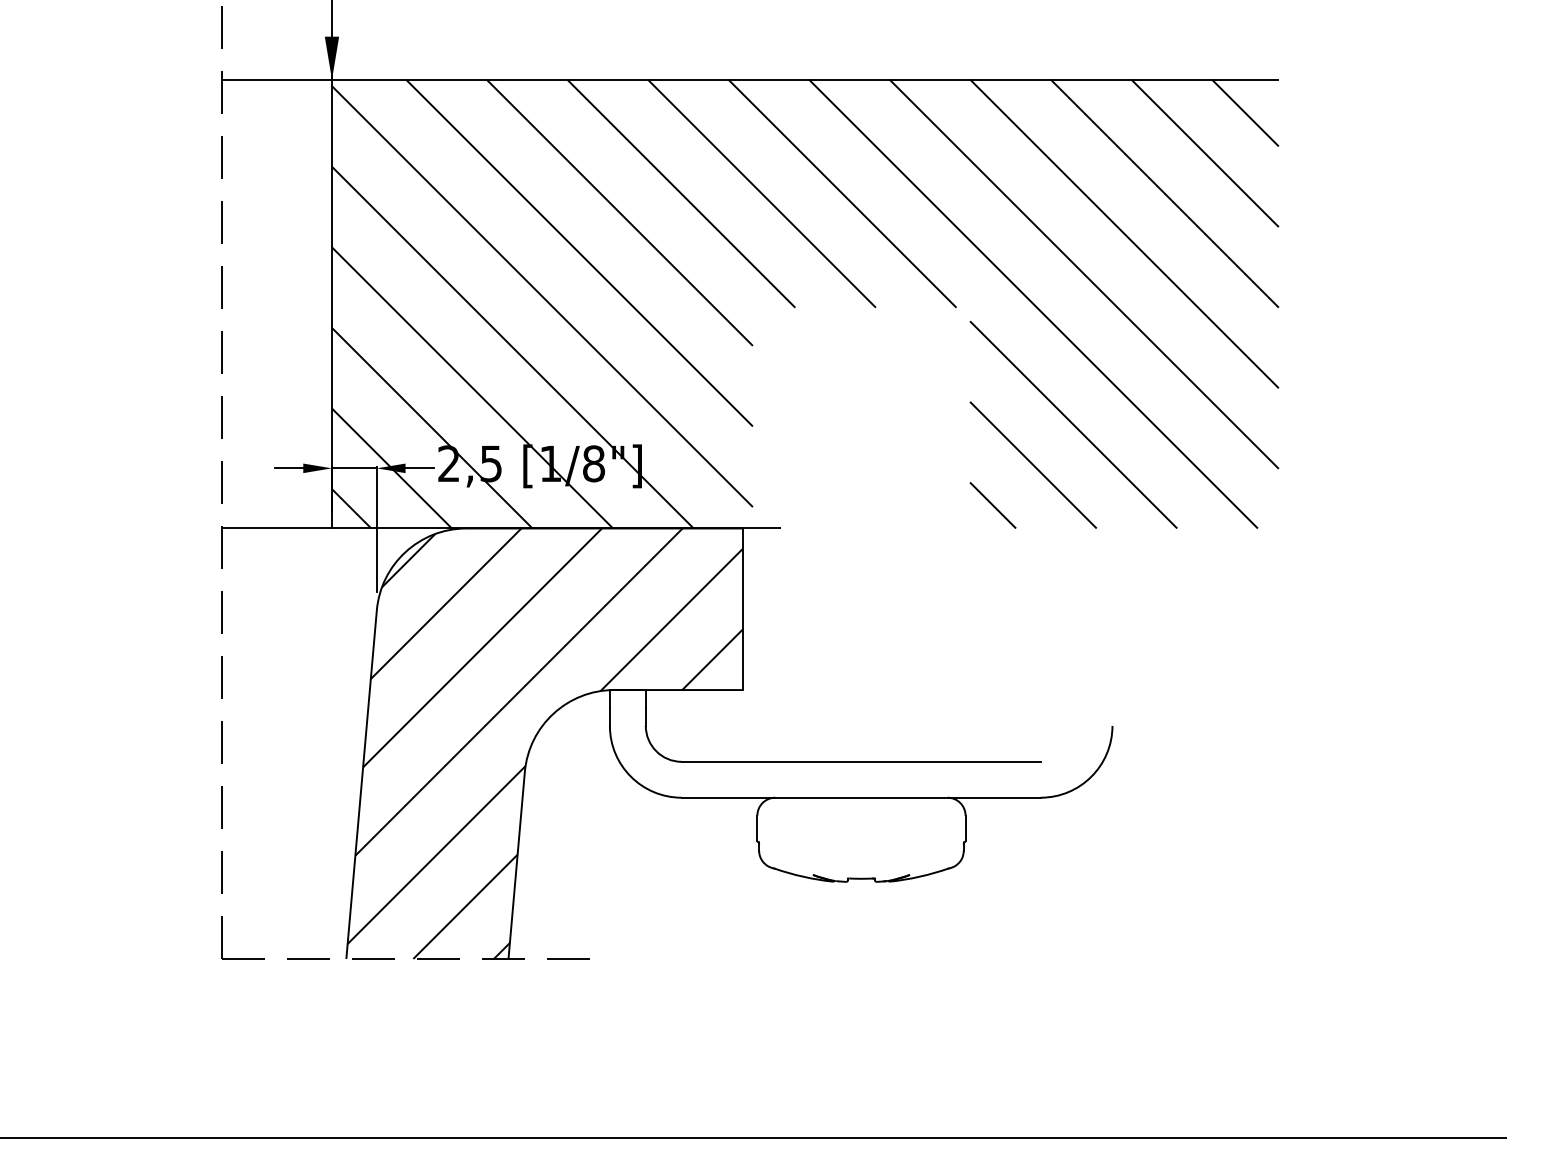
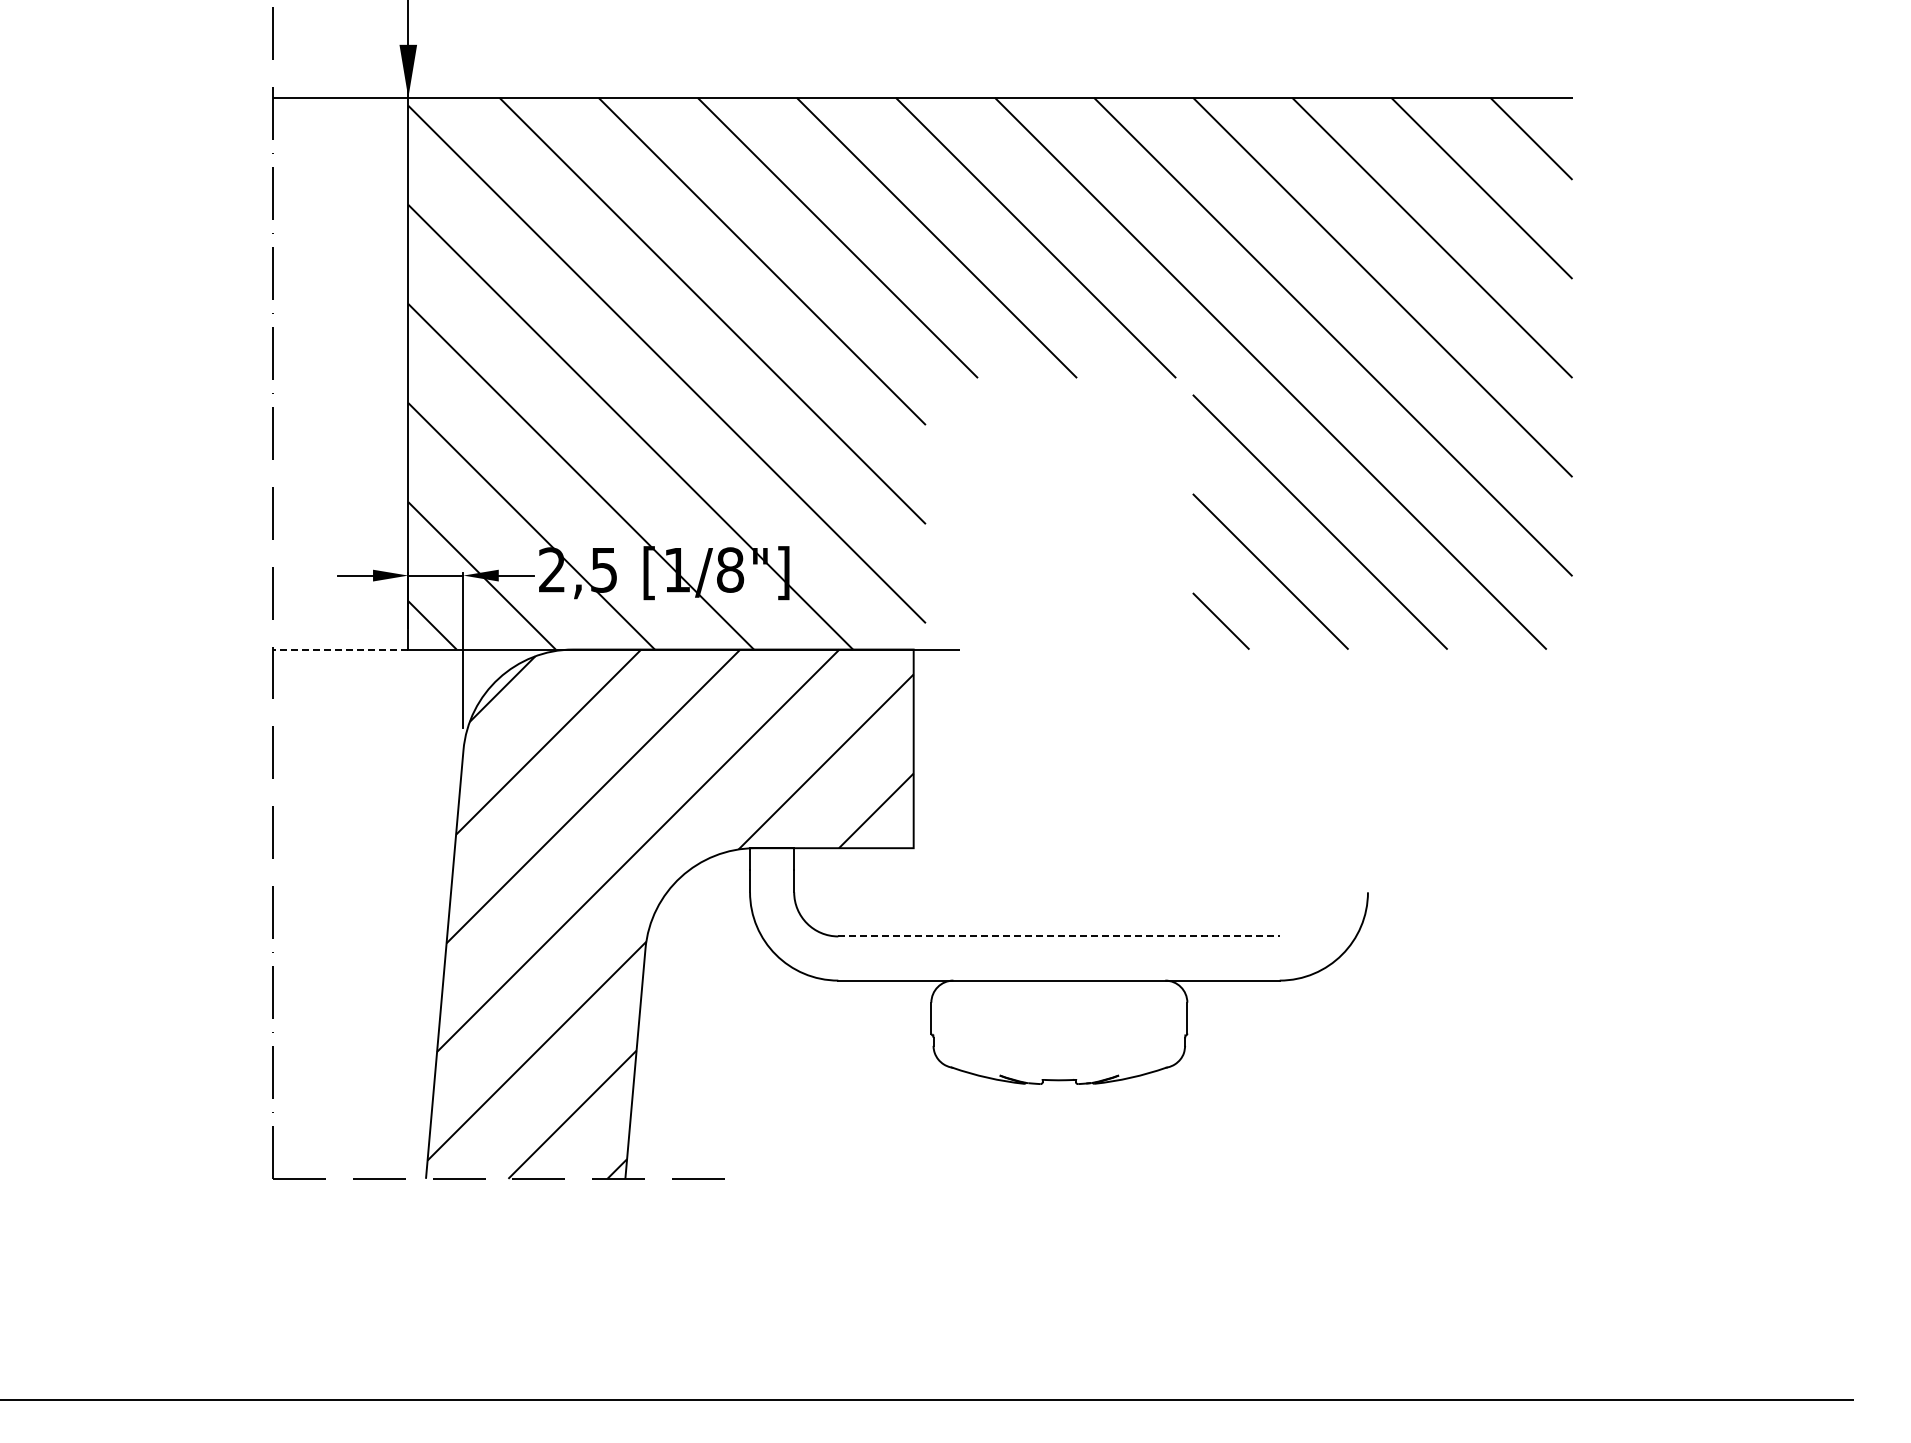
line: (276, 528) -> (340, 649), solid -> dashed
line: (861, 761) -> (1059, 936), solid -> dashed

